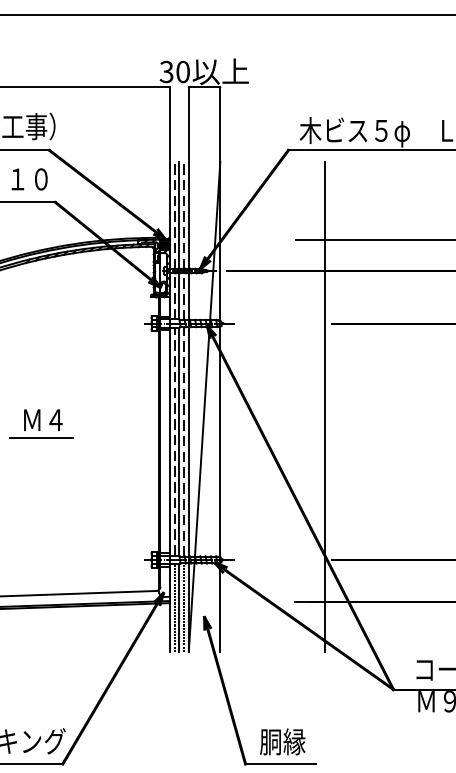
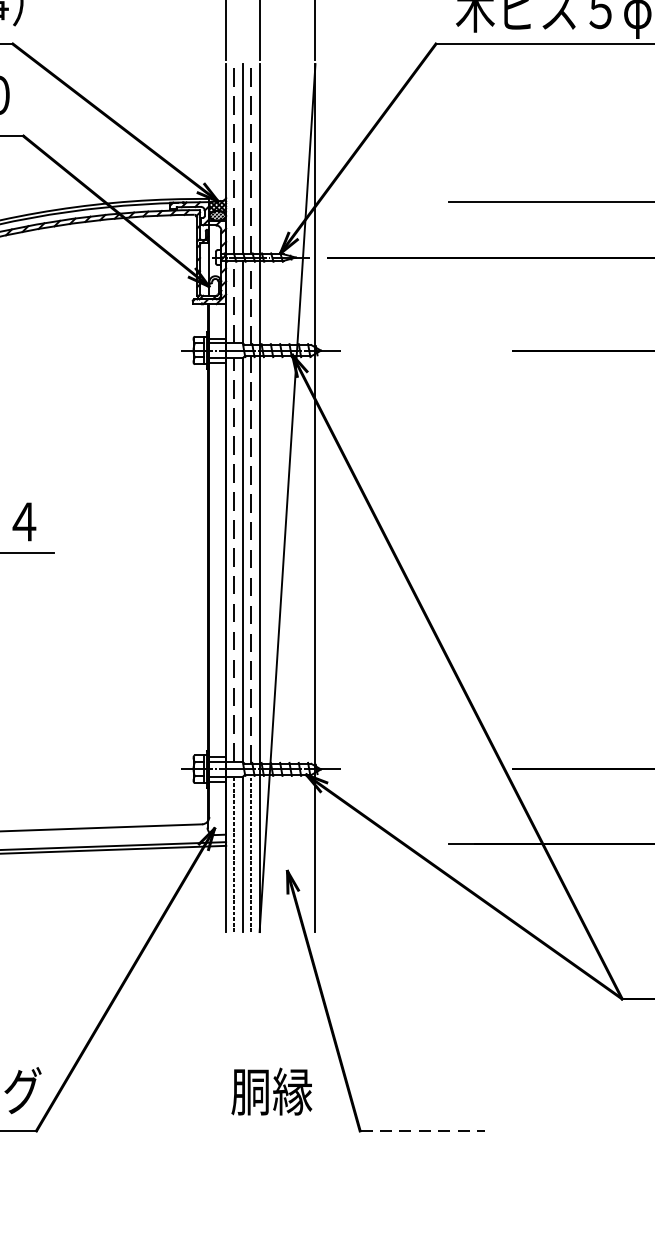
line: (325, 406) -> (501, 497), removed
text: (282, 741) -> (271, 1090), moved
line: (281, 764) -> (423, 1131), solid -> dashed

